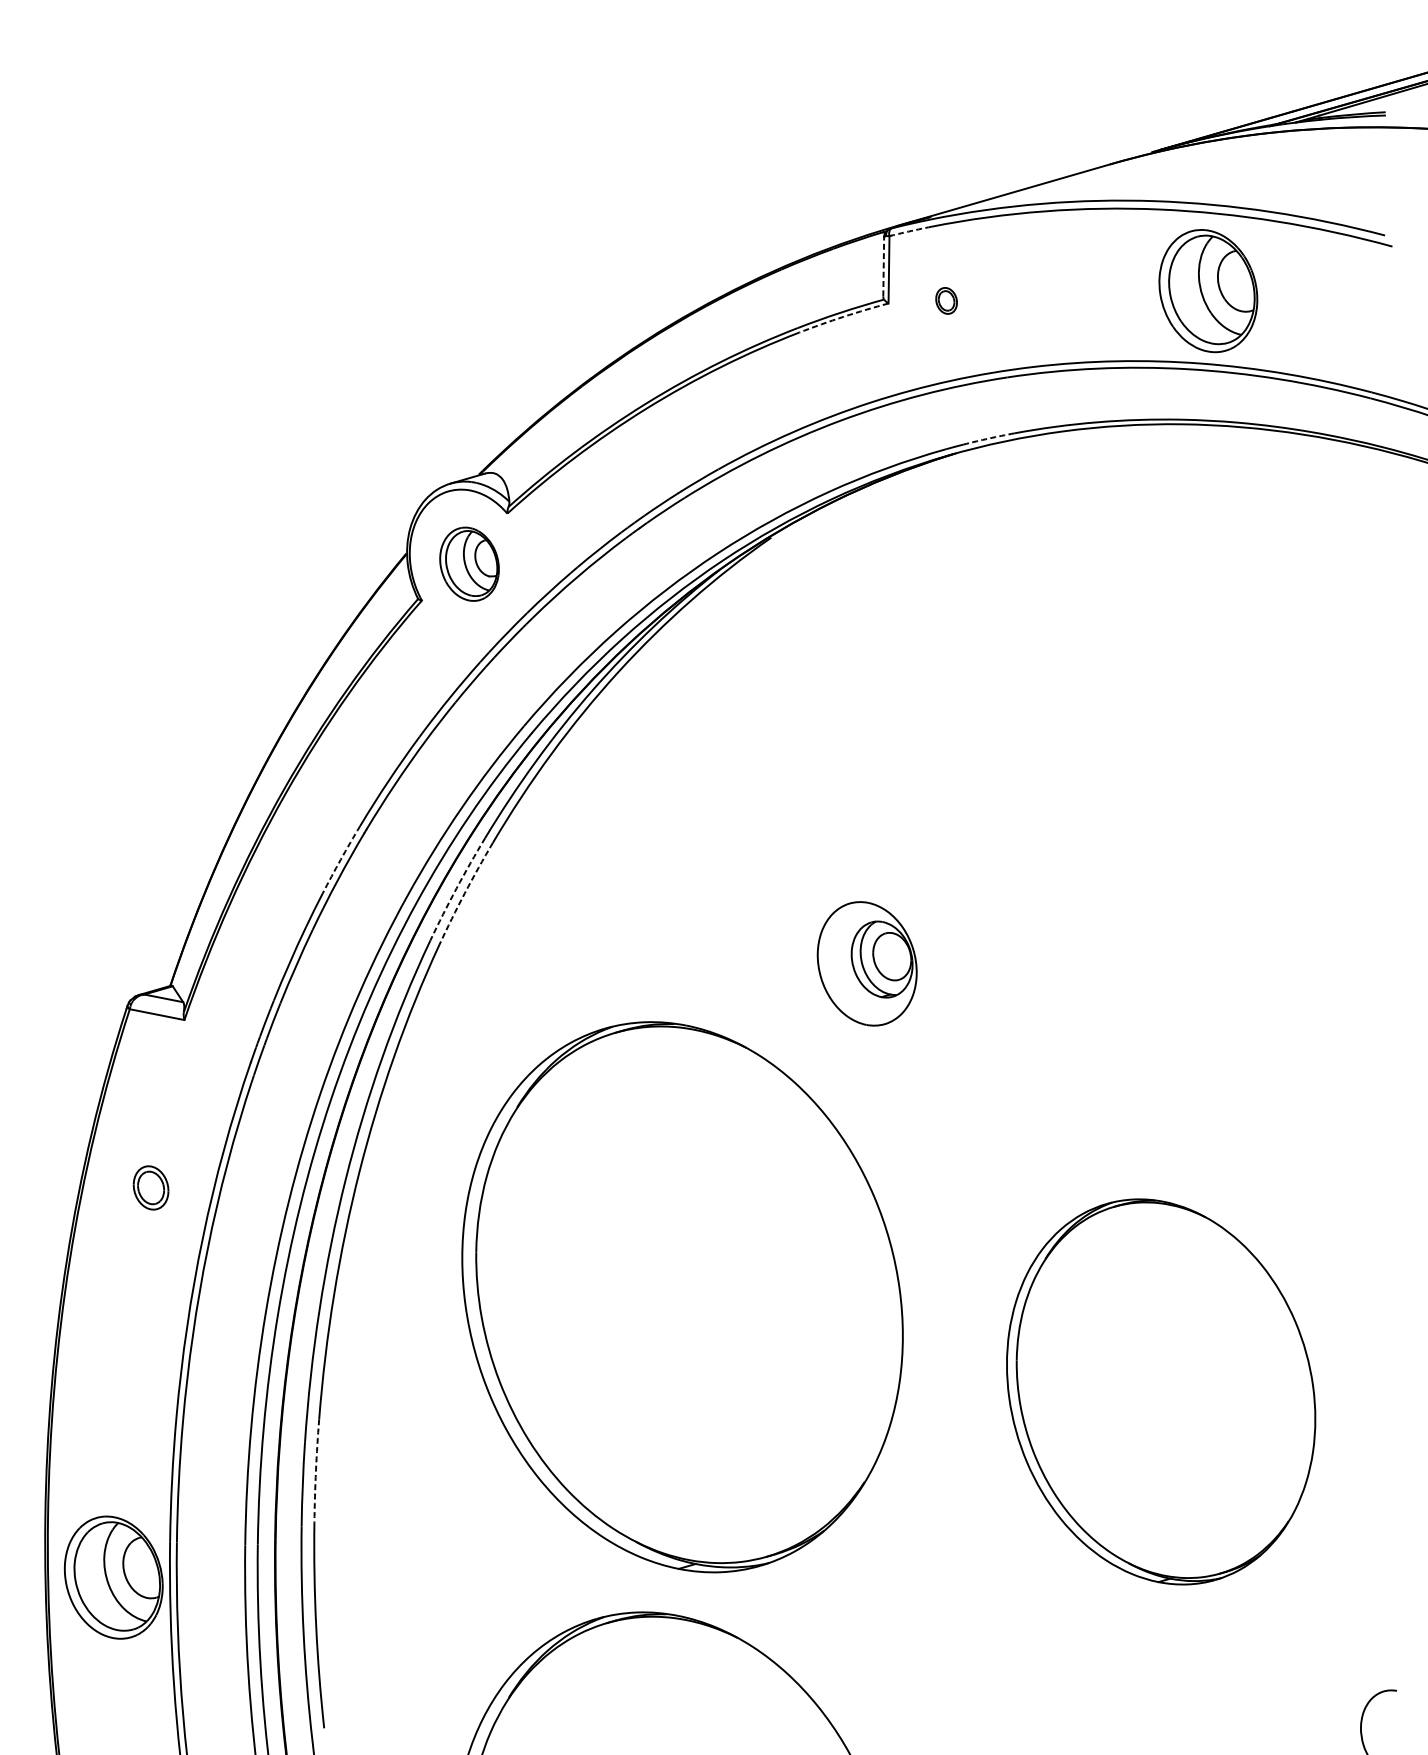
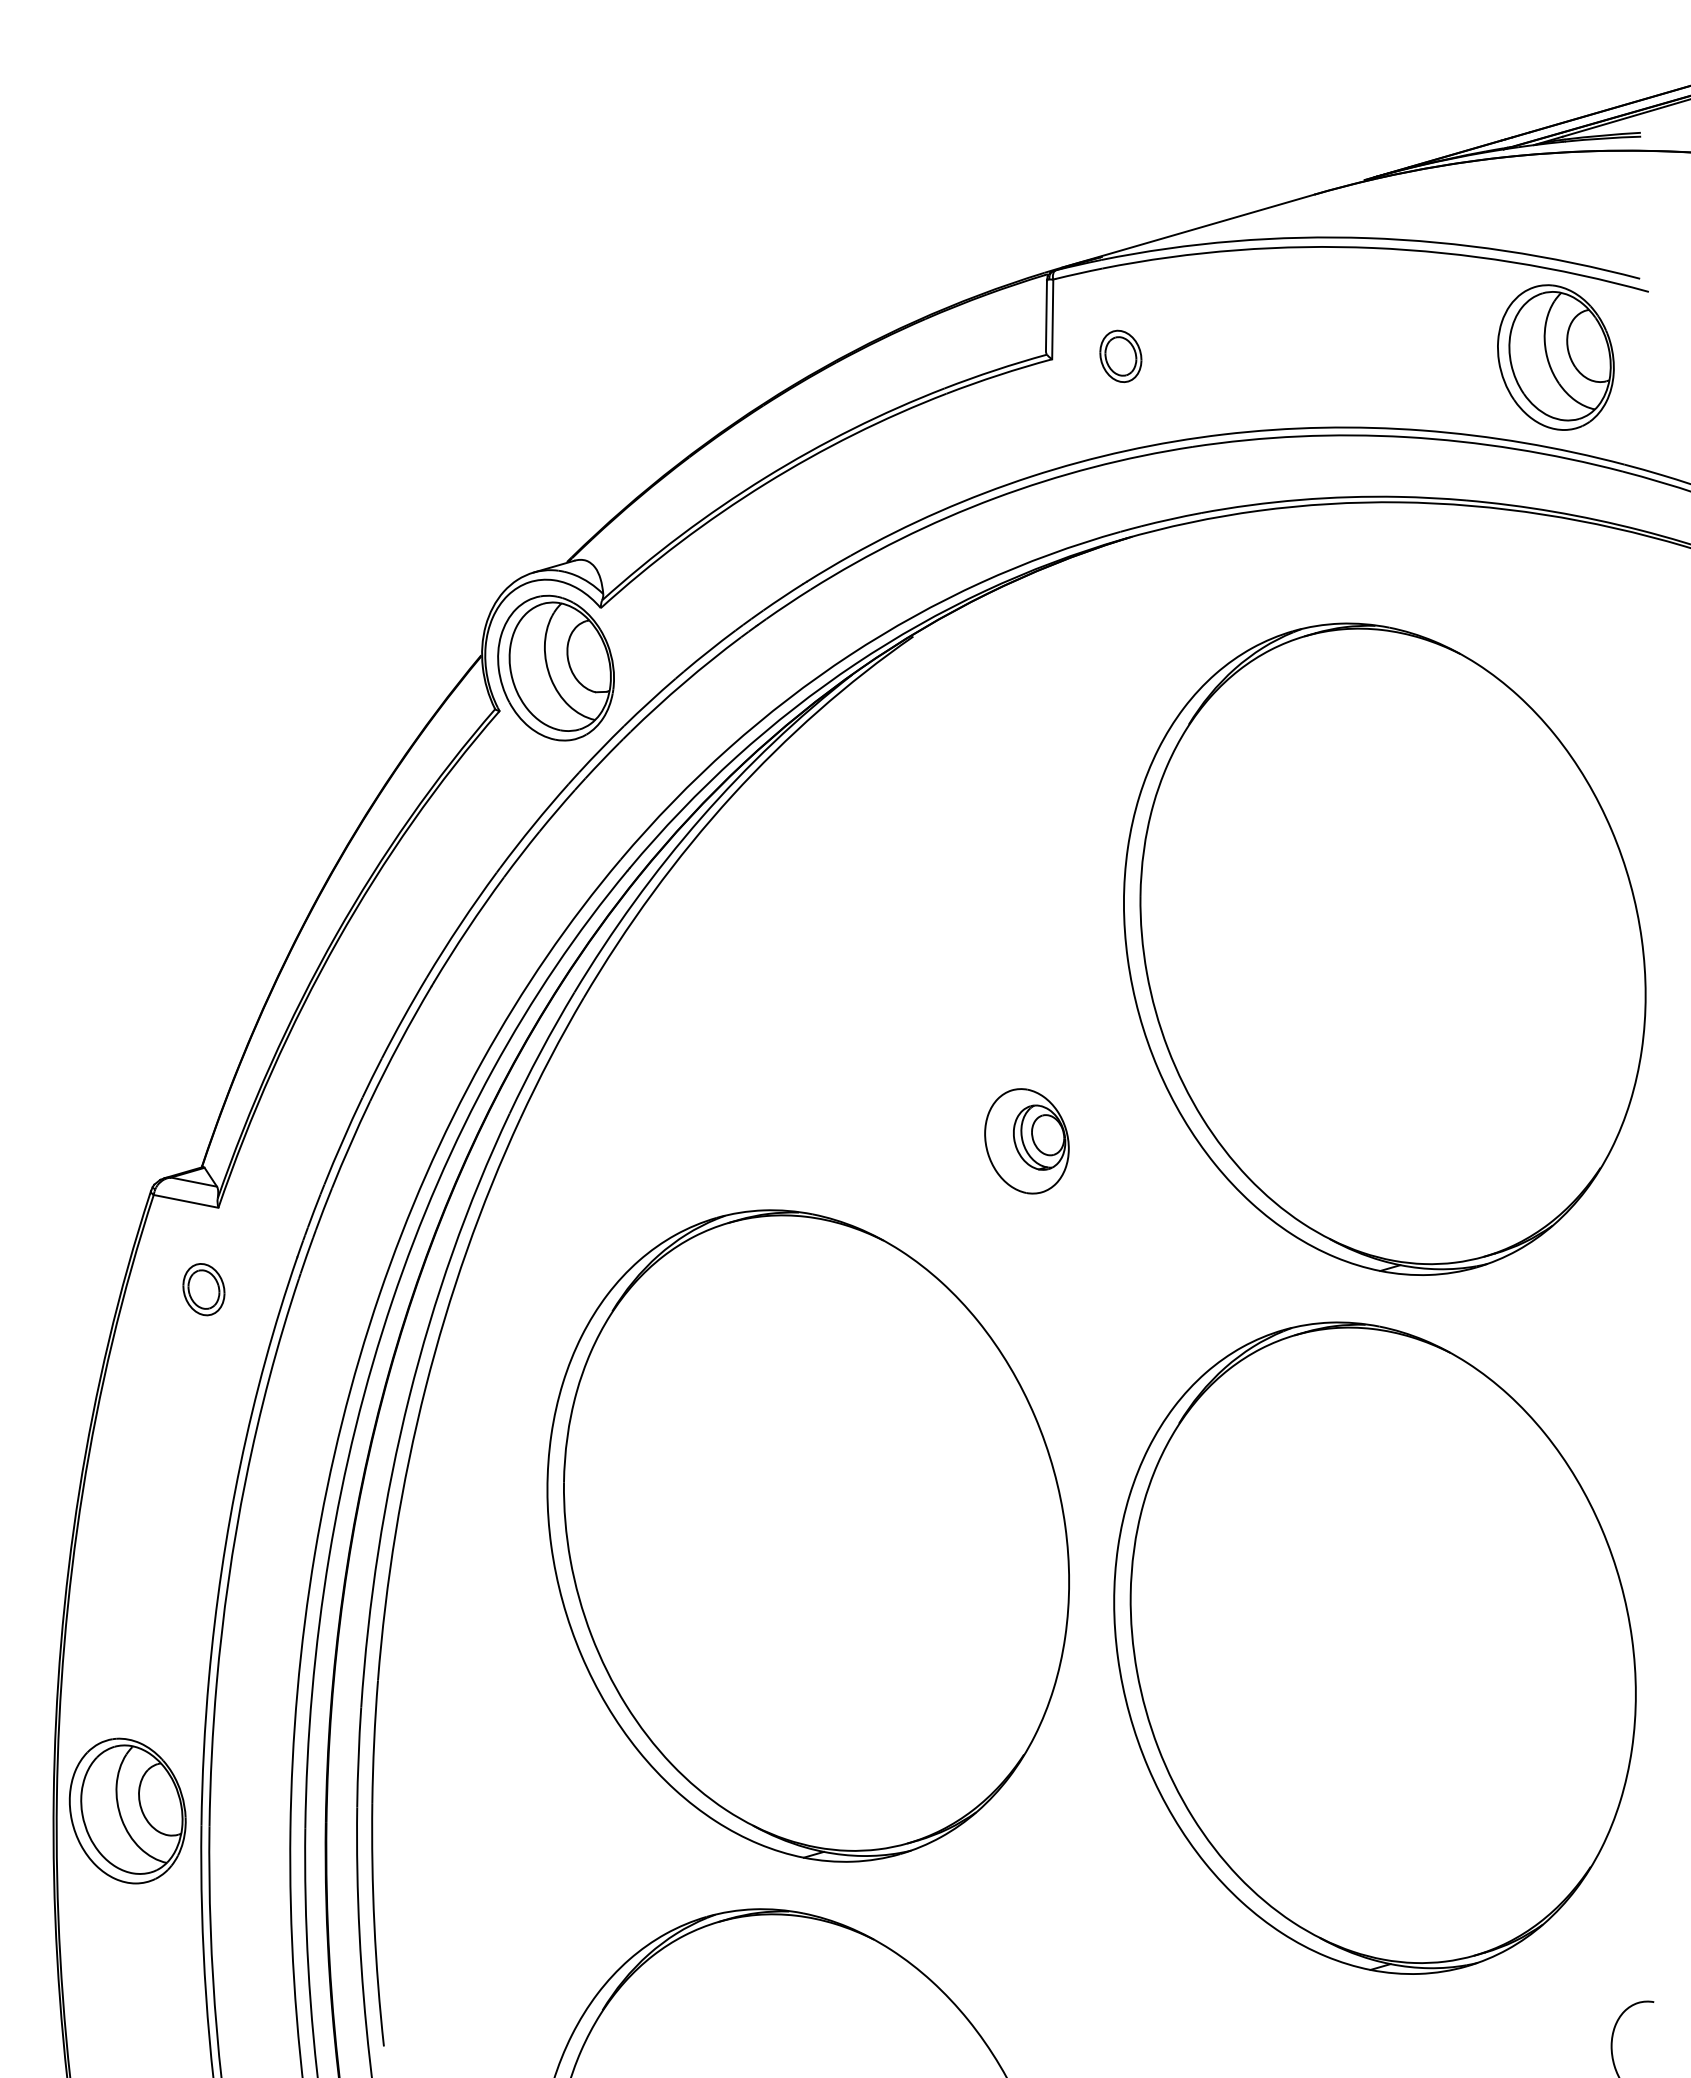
arc: (910, 231) -> (1078, 273), dashed -> solid
line: (883, 265) -> (1046, 314), dashed -> solid
part: (1208, 290) -> (1555, 357), moved
part: (946, 300) -> (1120, 355), size x1.67
arc: (843, 317) -> (998, 375), dashed -> solid
arc: (988, 438) -> (1170, 519), dashed -> solid
part: (469, 563) -> (555, 667), size x1.67
part: (1169, 801) -> (1384, 948), added
arc: (340, 859) -> (403, 1017), dashed -> solid
arc: (456, 888) -> (540, 1052), dashed -> solid
arc: (464, 893) -> (550, 1057), dashed -> solid
part: (866, 964) -> (1026, 1141), size x0.71
part: (150, 1187) -> (203, 1289), moved
part: (1160, 1391) -> (1374, 1647), size x1.43
arc: (316, 1470) -> (374, 1741), dashed -> solid
part: (113, 1577) -> (127, 1810), moved

